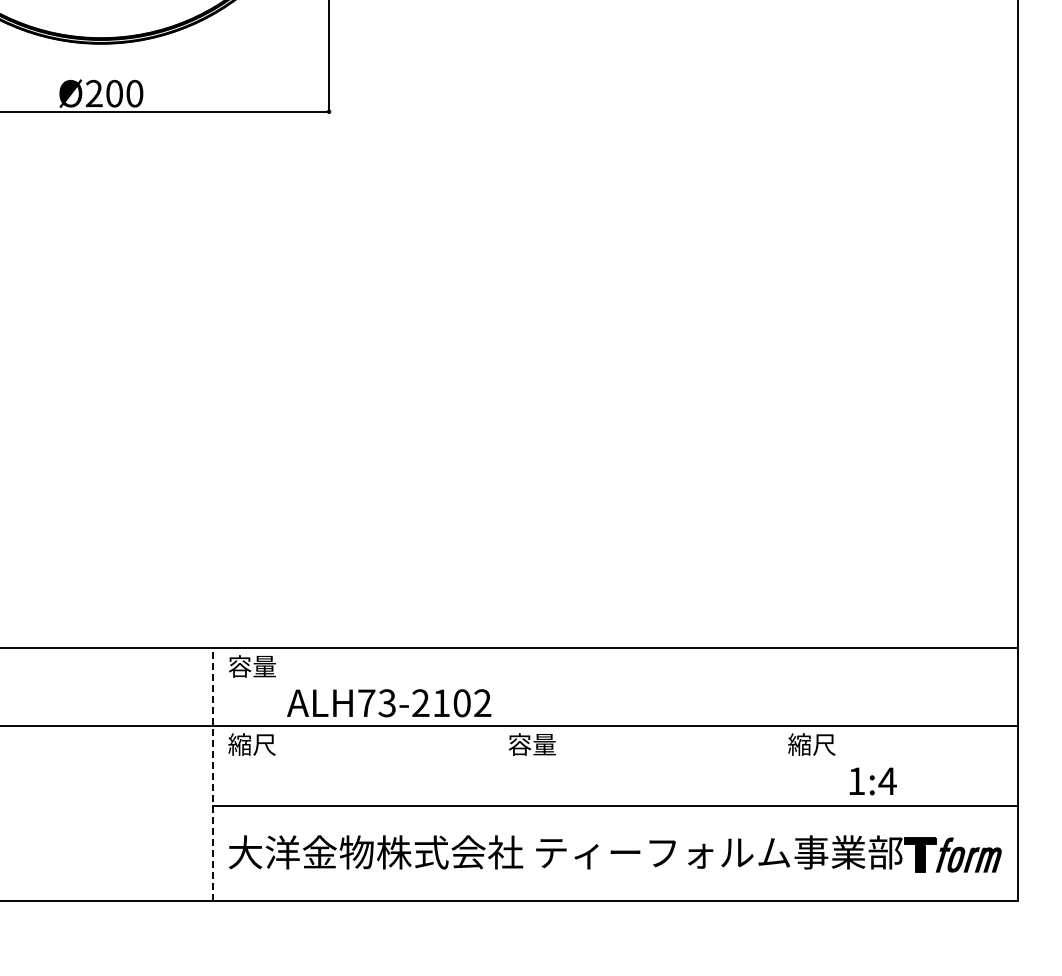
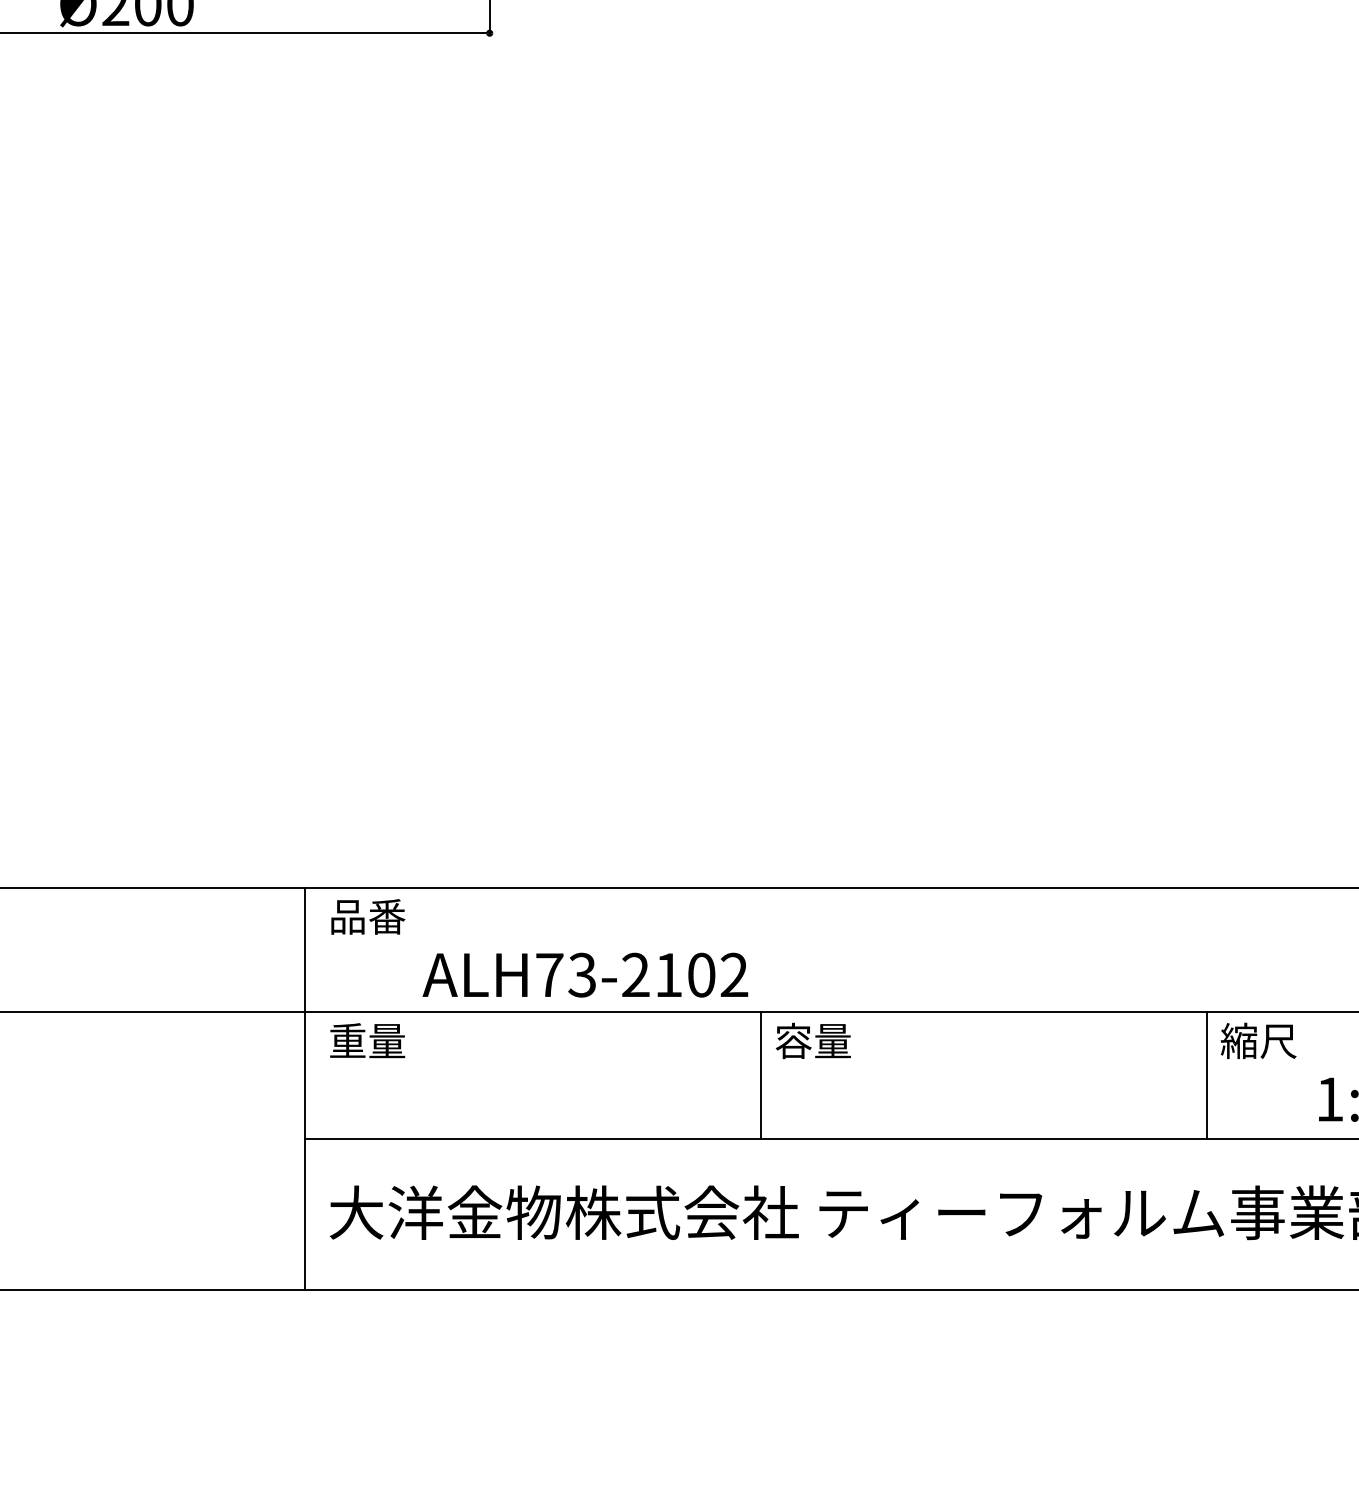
text: (252, 666) -> (367, 916), 容量 -> 品番
text: (251, 744) -> (366, 1040), 縮尺 -> 重量
line: (499, 766) -> (761, 1075), added
line: (779, 766) -> (1207, 1075), added
line: (212, 774) -> (304, 1088), dashed -> solid

